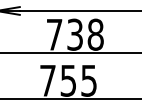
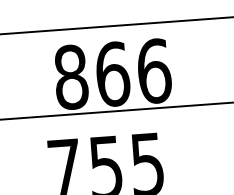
text: (74, 34) -> (111, 73), 738 -> 866

